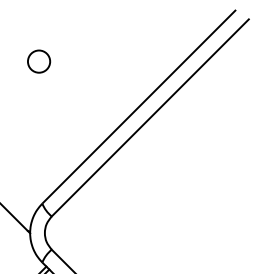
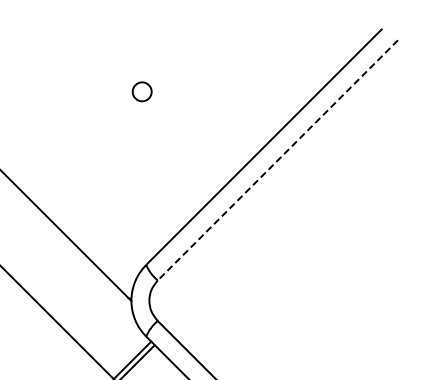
circle: (38, 61) -> (141, 91), size x0.7
line: (150, 118) -> (277, 160), solid -> dashed

